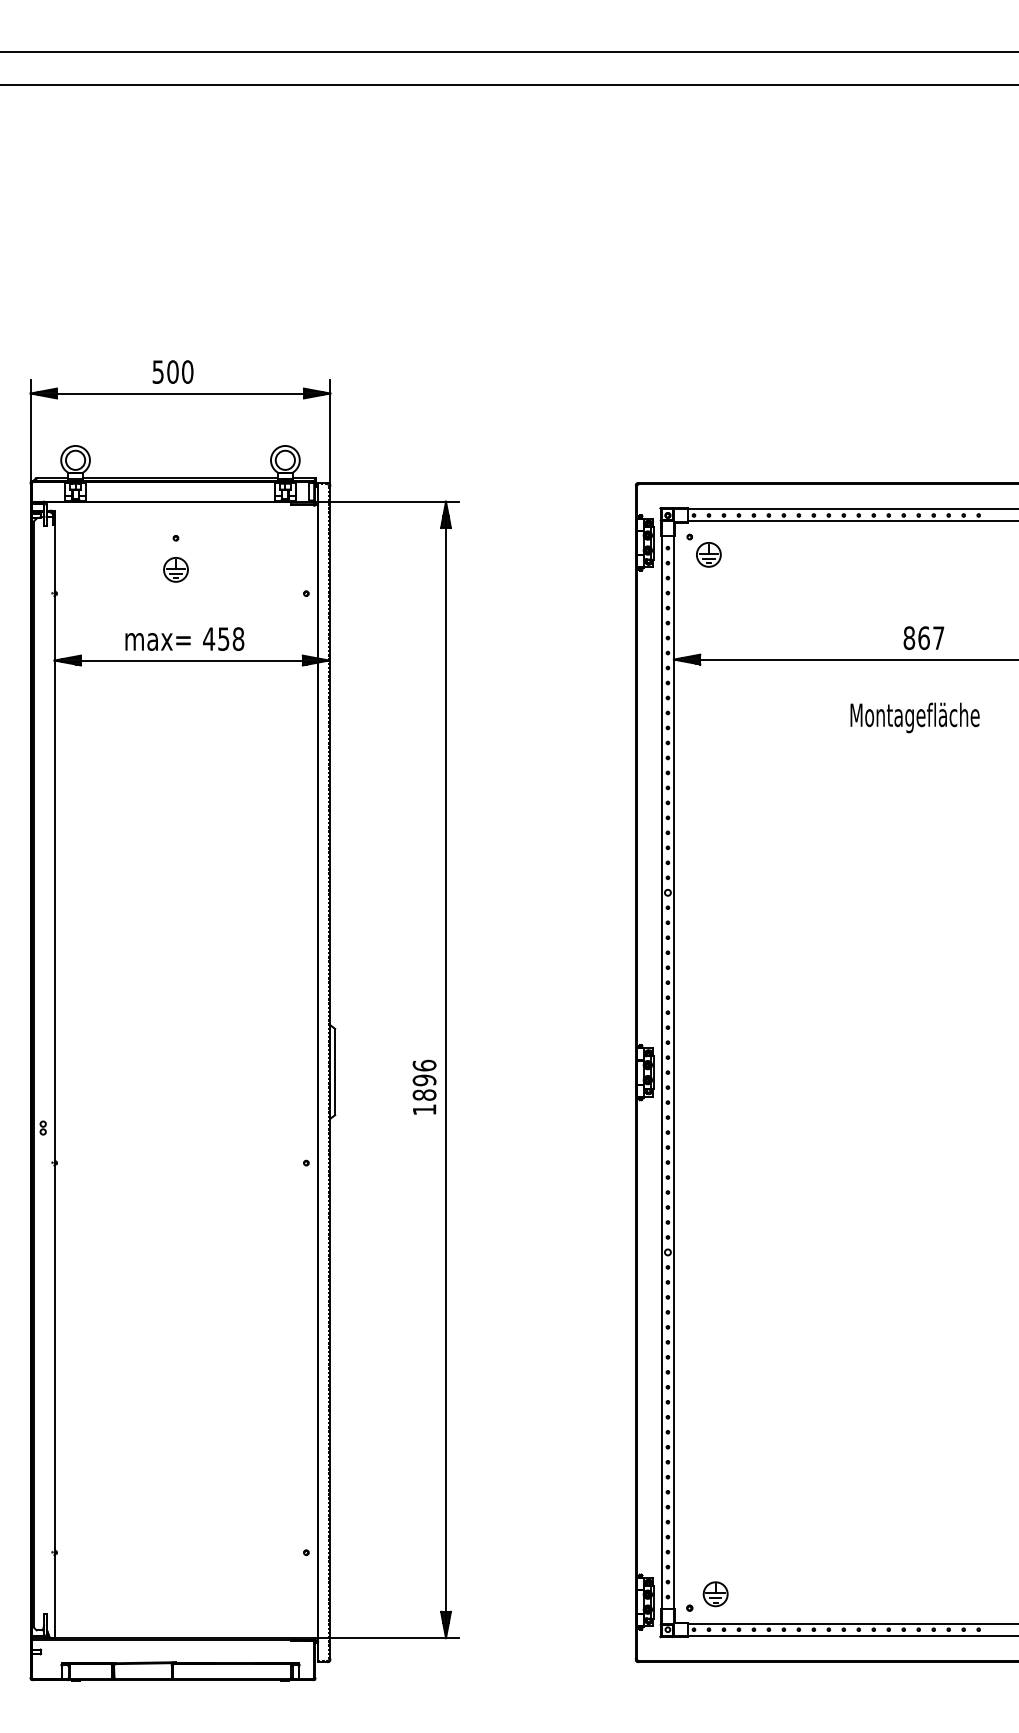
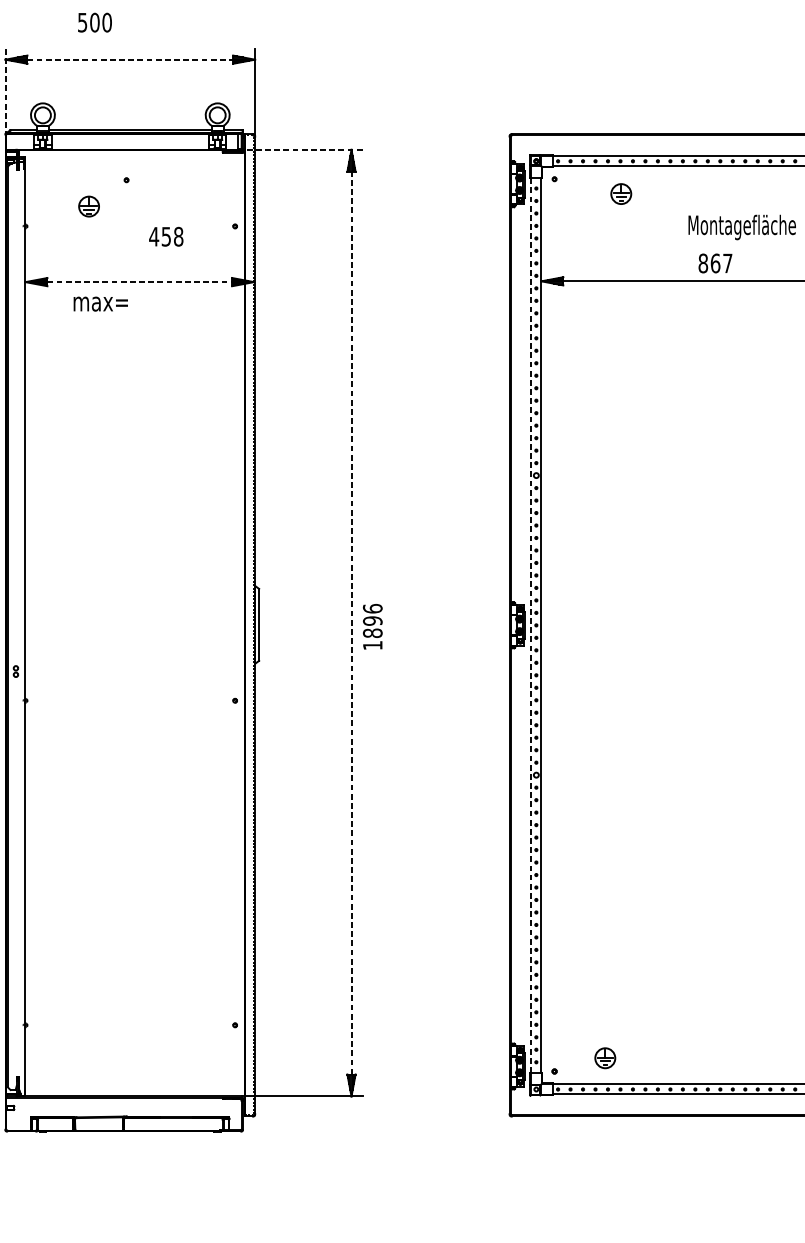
text: (172, 371) -> (94, 22), moved
line: (180, 393) -> (130, 59), solid -> dashed
line: (30, 431) -> (5, 91), solid -> dashed
line: (386, 501) -> (301, 149), solid -> dashed
part: (708, 554) -> (620, 193), moved
part: (175, 569) -> (88, 206), moved
text: (223, 638) -> (166, 236), moved
text: (923, 638) -> (715, 263), moved
text: (157, 641) -> (100, 303), moved
line: (191, 660) -> (139, 282), solid -> dashed
text: (914, 717) -> (741, 227), moved
line: (446, 1069) -> (351, 622), solid -> dashed
line: (661, 1072) -> (531, 625), solid -> dashed
text: (424, 1086) -> (372, 626), moved
part: (715, 1594) -> (605, 1058), moved

